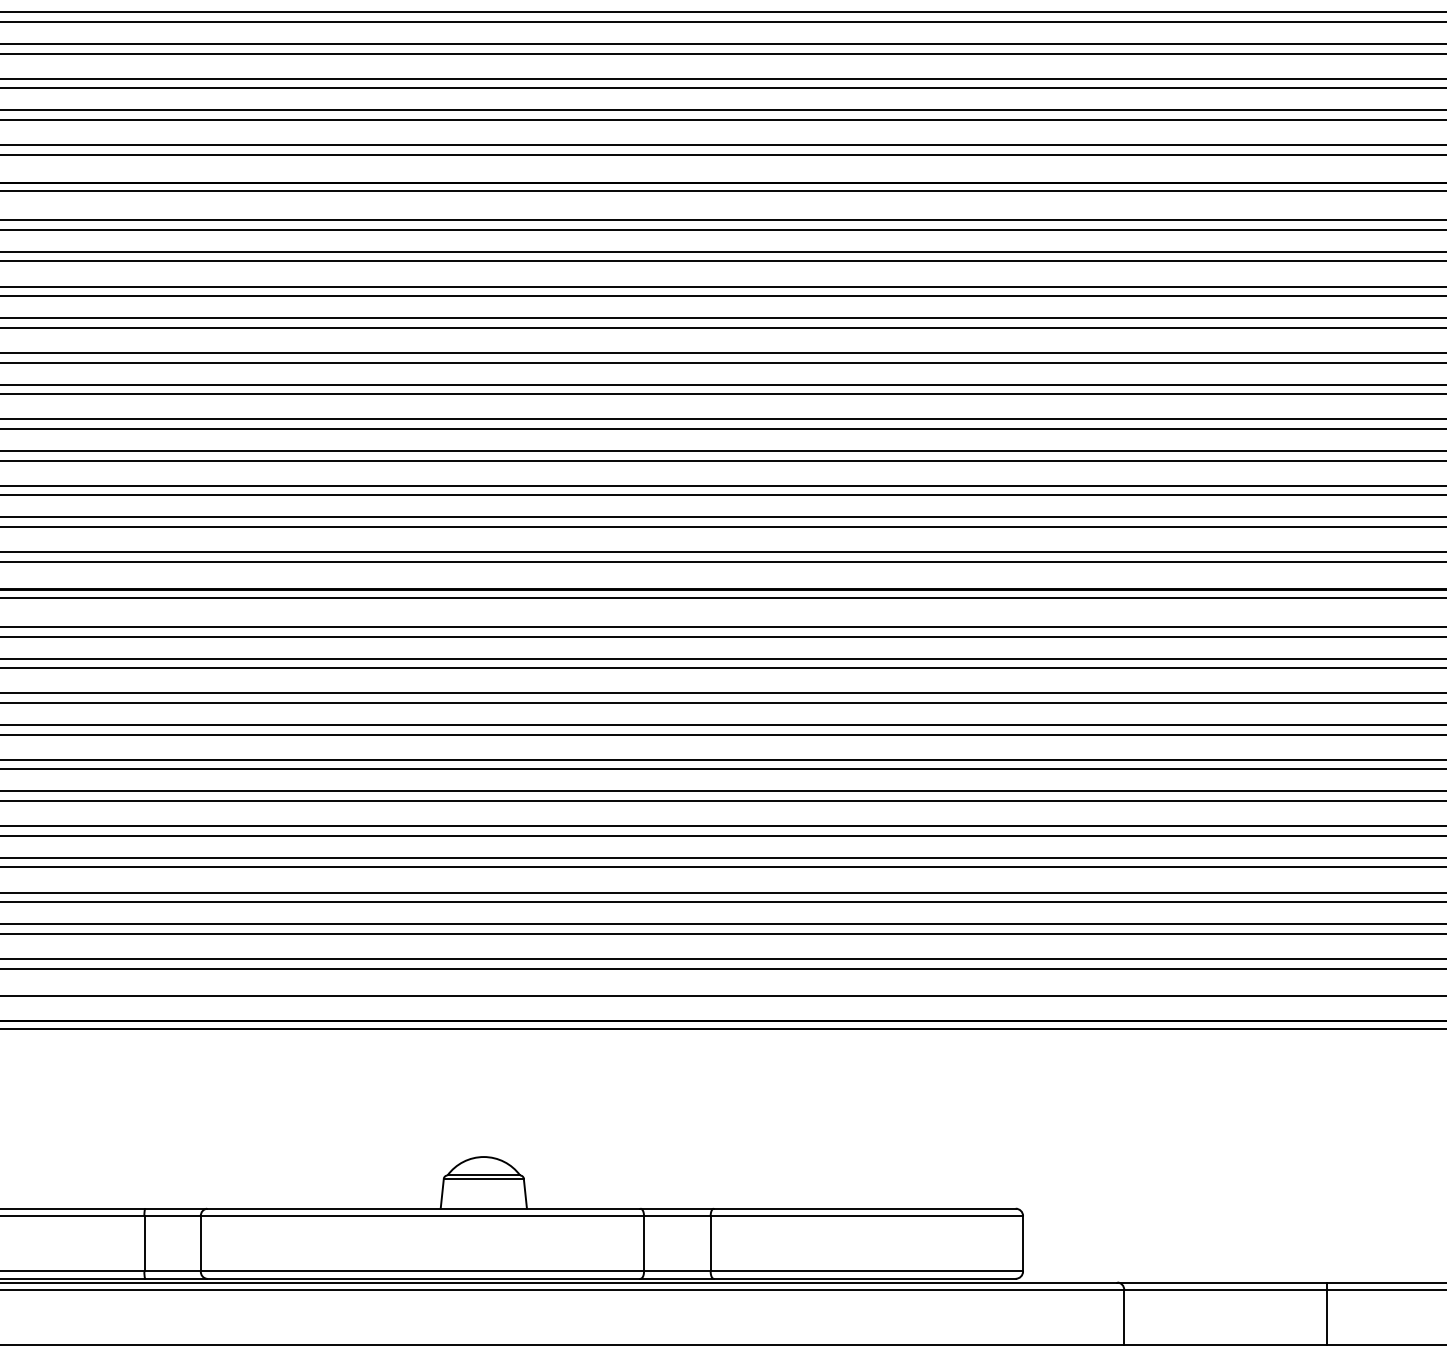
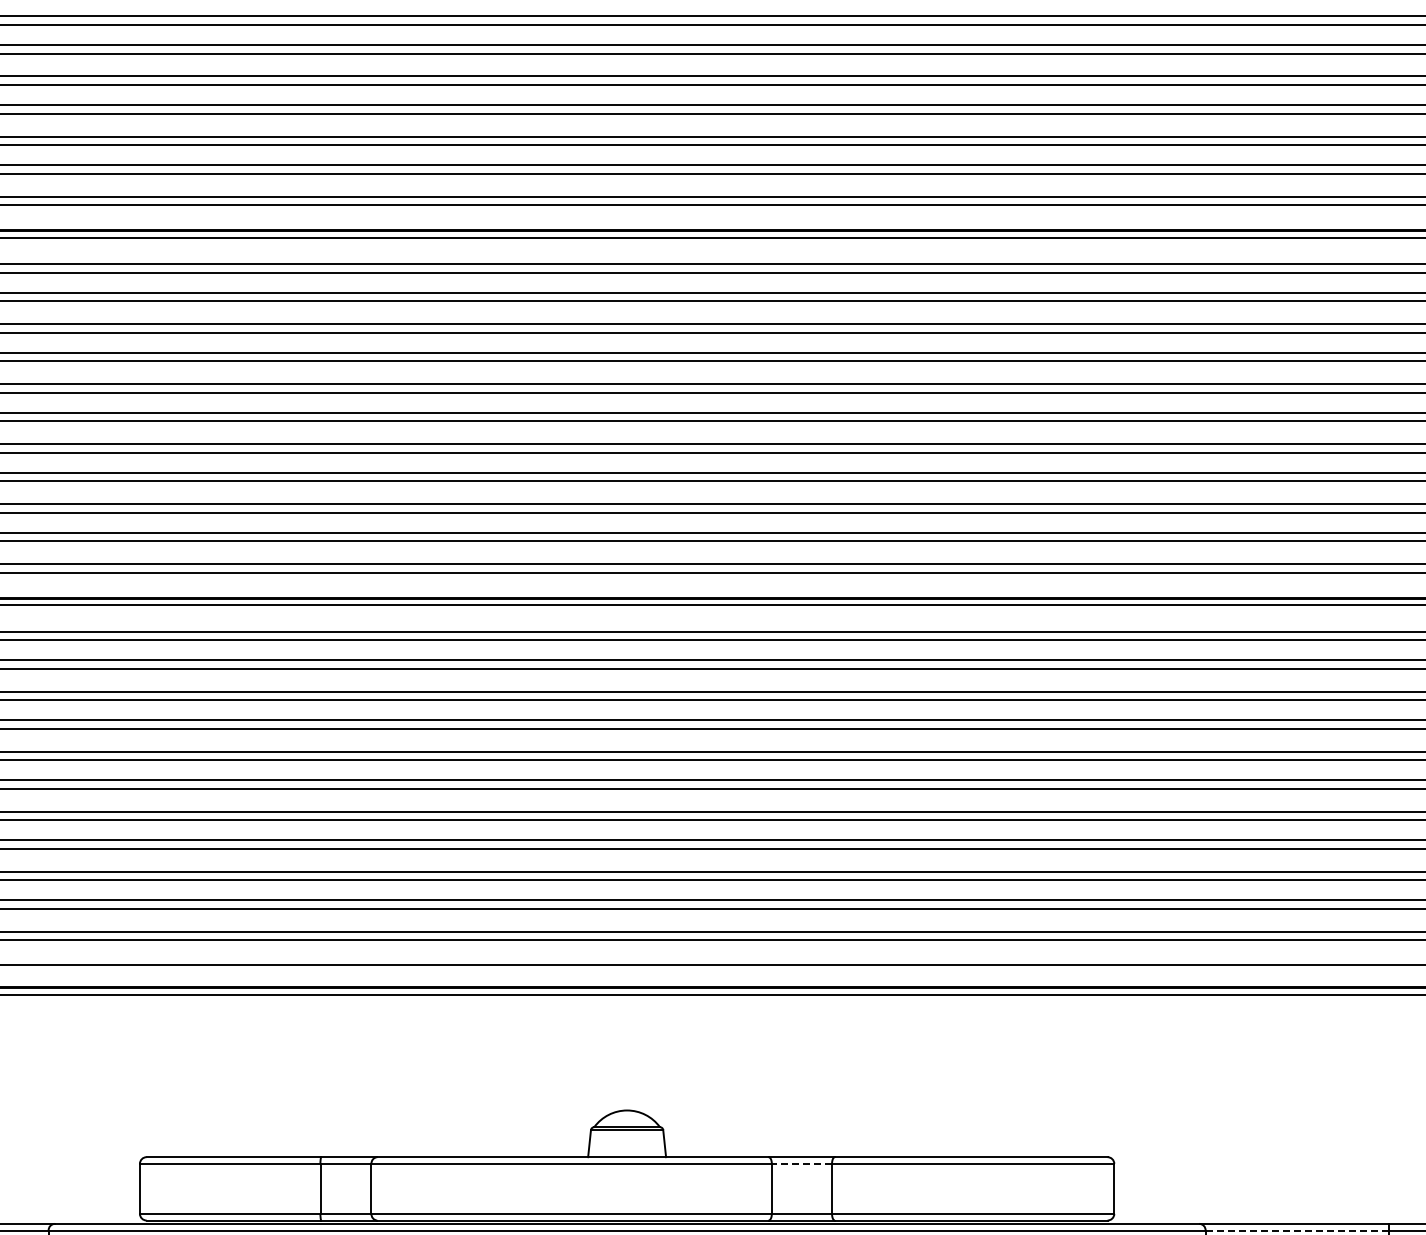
line: (676, 1215) -> (801, 1163), solid -> dashed
line: (1225, 1289) -> (1297, 1230), solid -> dashed

